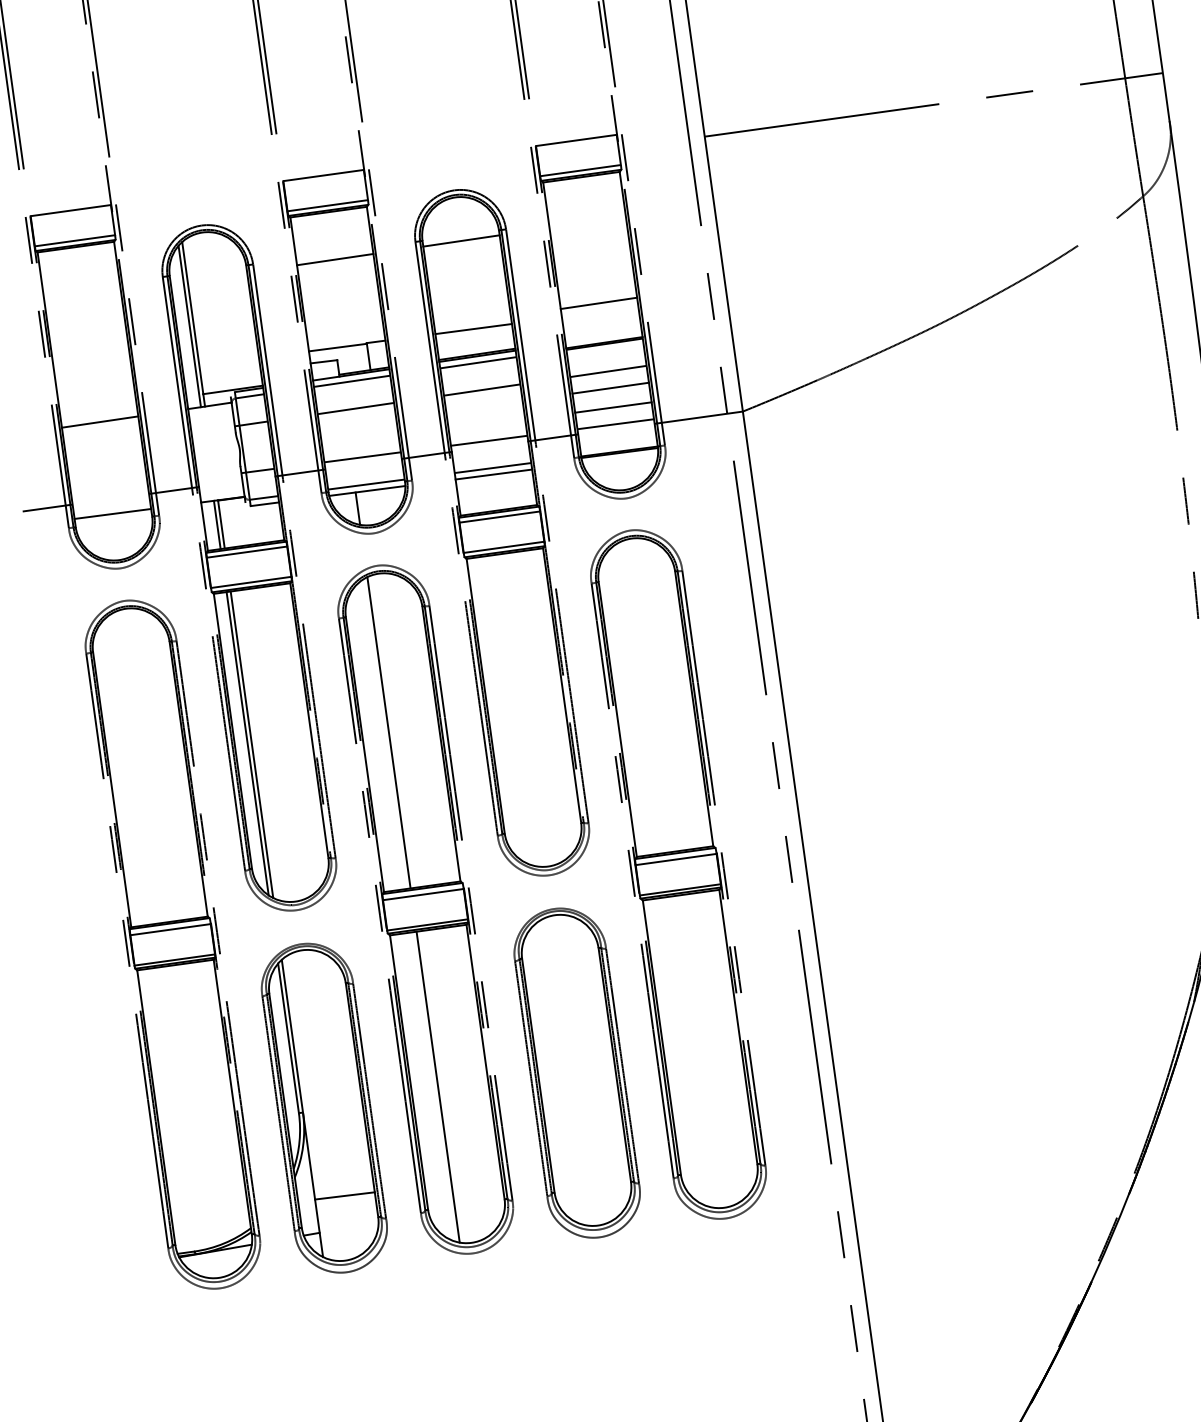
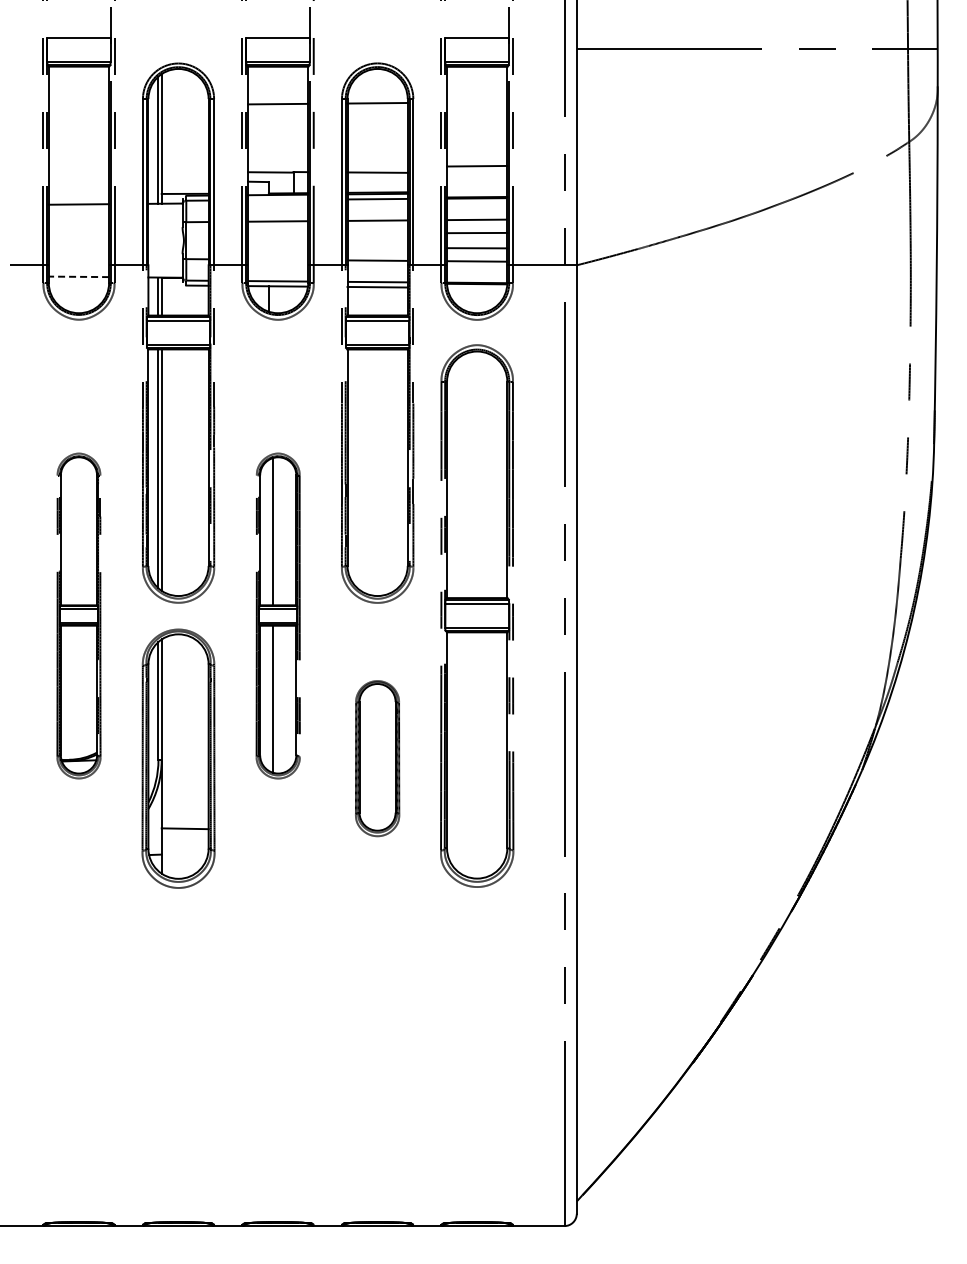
line: (351, 380) -> (277, 199), removed
line: (361, 456) -> (277, 259), removed
line: (112, 513) -> (78, 276), solid -> dashed
part: (425, 908) -> (278, 615), size x0.6
part: (171, 943) -> (78, 615), size x0.6
part: (576, 1072) -> (377, 758), size x0.6

